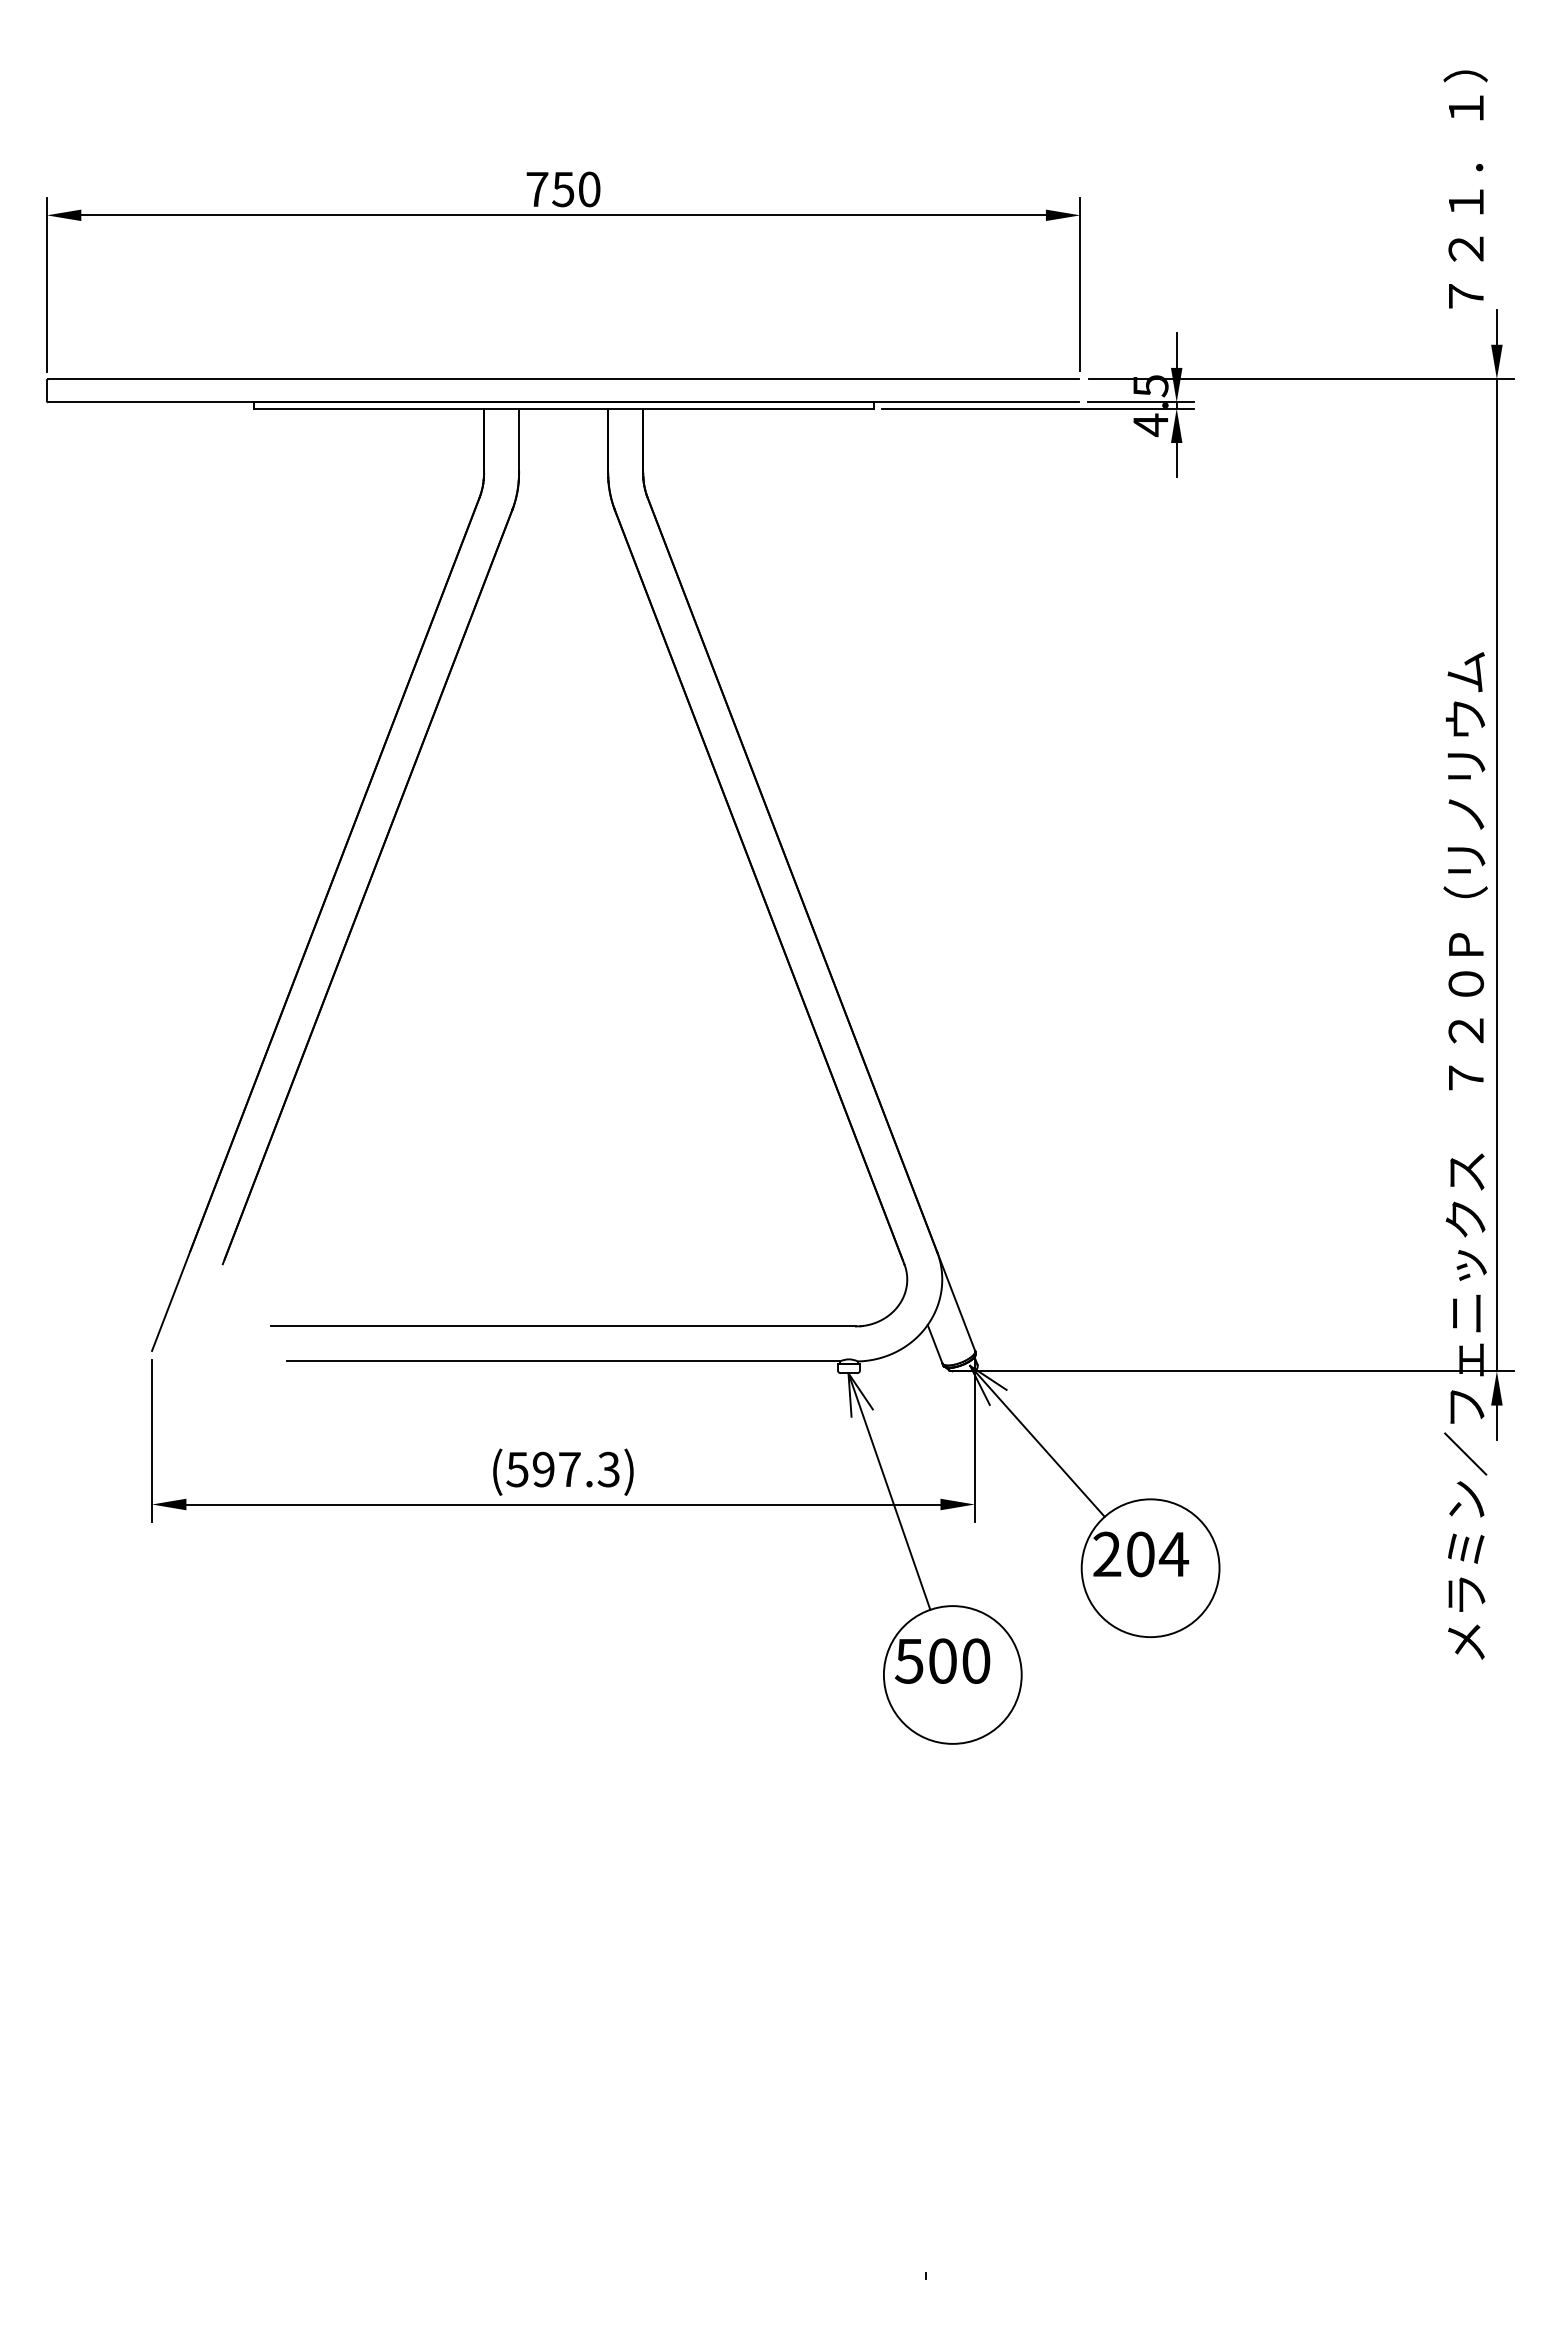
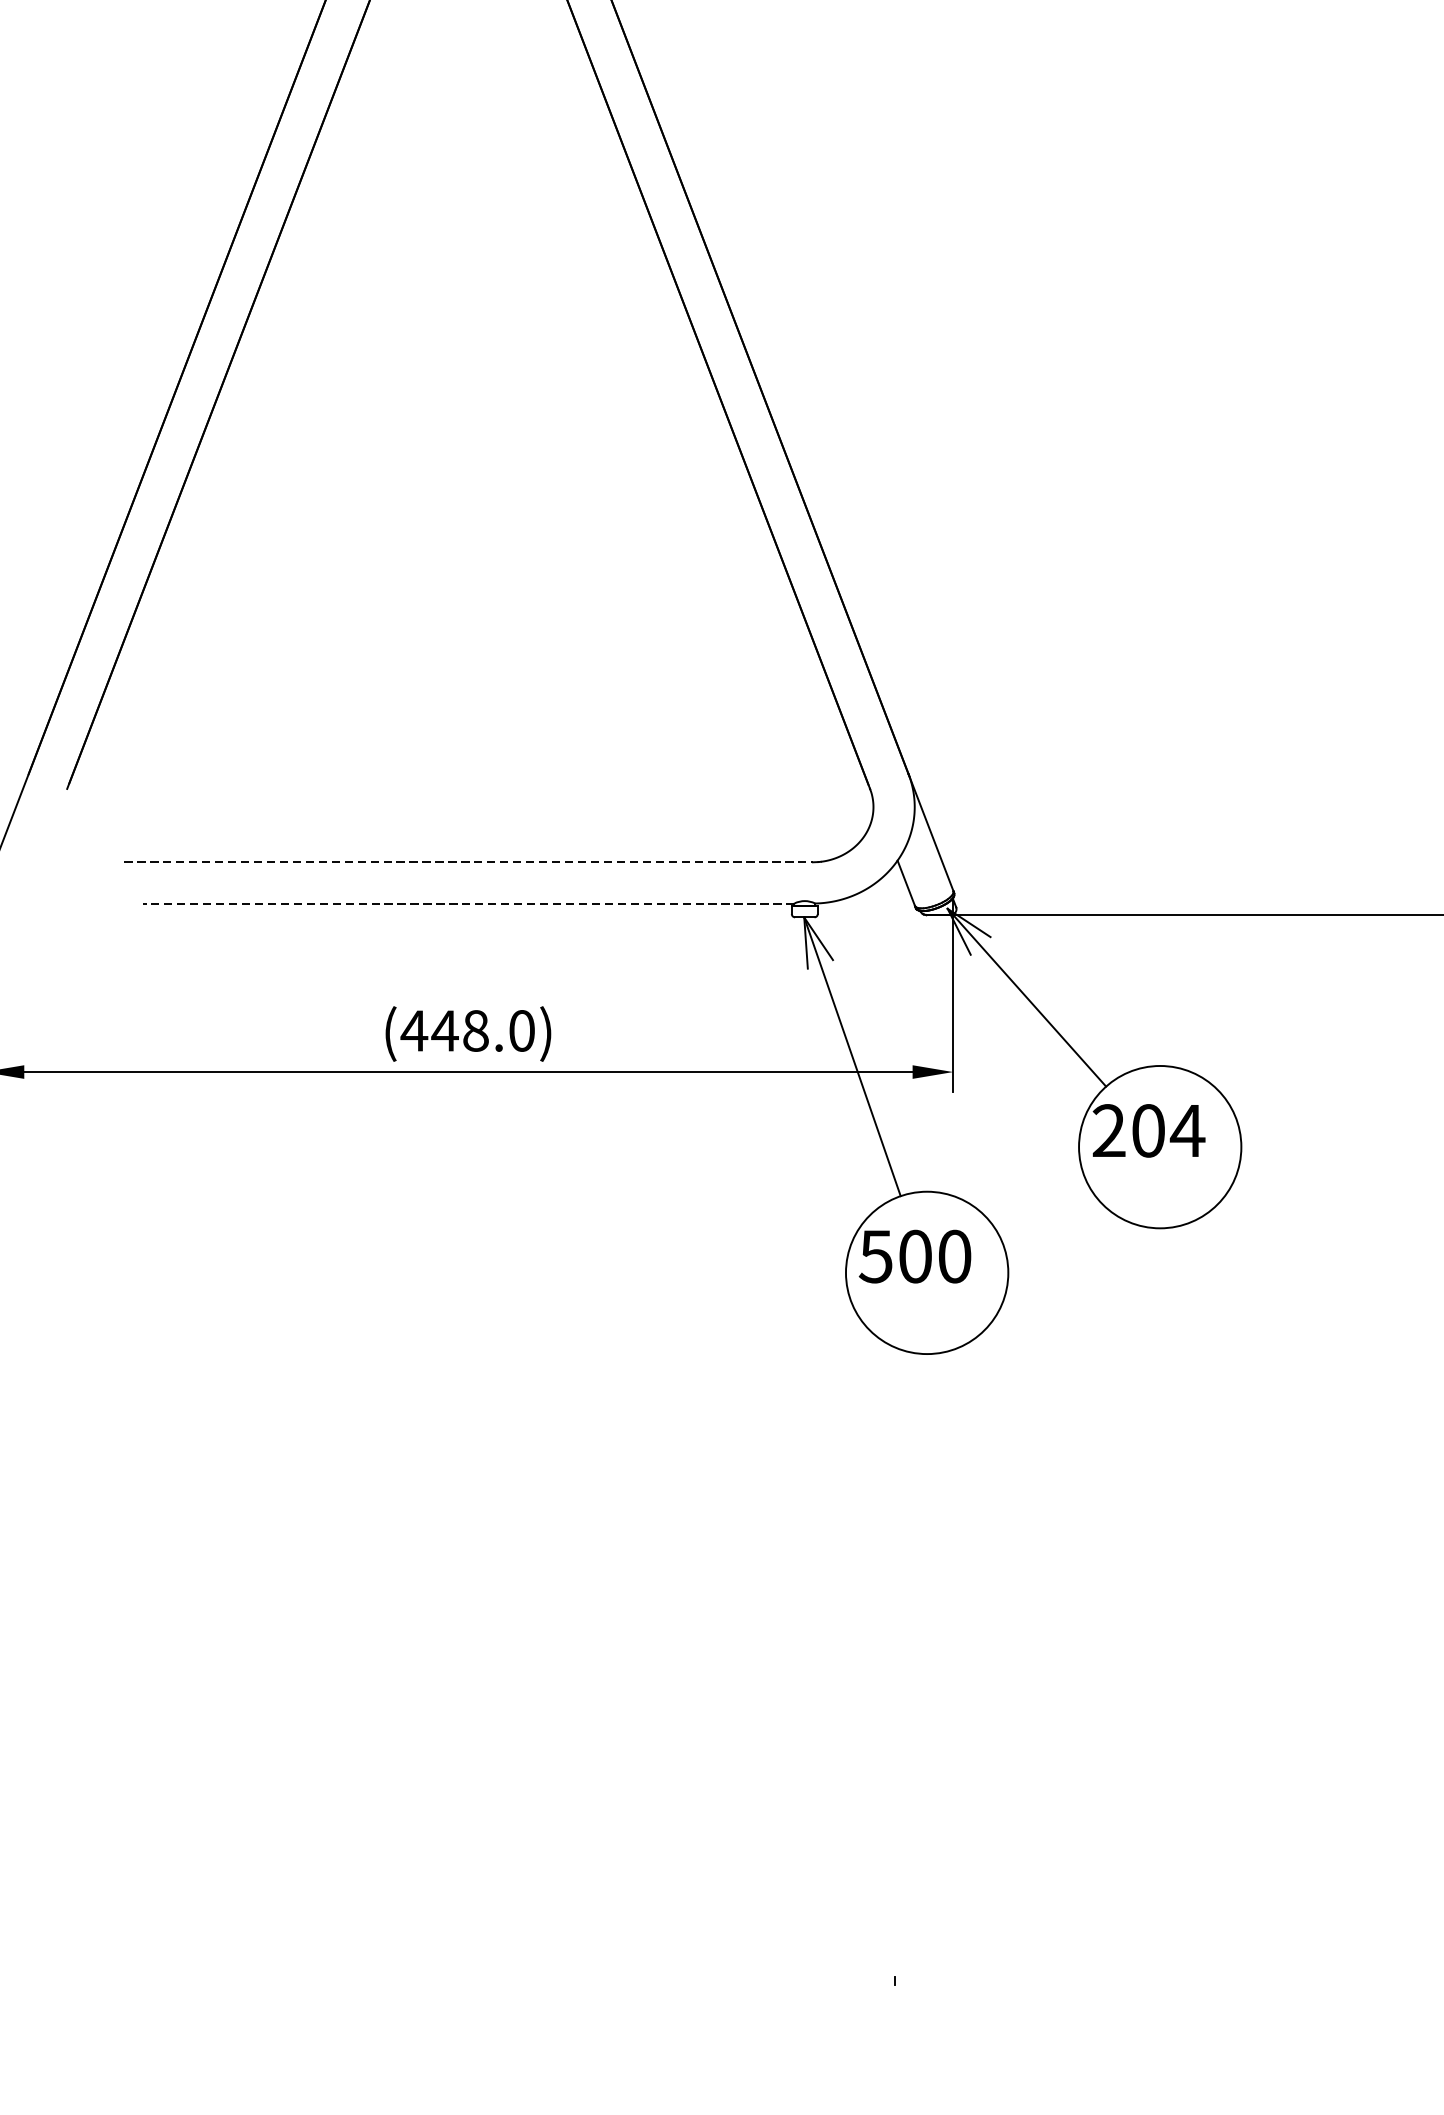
line: (564, 1326) -> (469, 862), solid -> dashed
line: (563, 1361) -> (468, 903), solid -> dashed
text: (562, 1469) -> (467, 1030), (597.3) -> (448.0)

